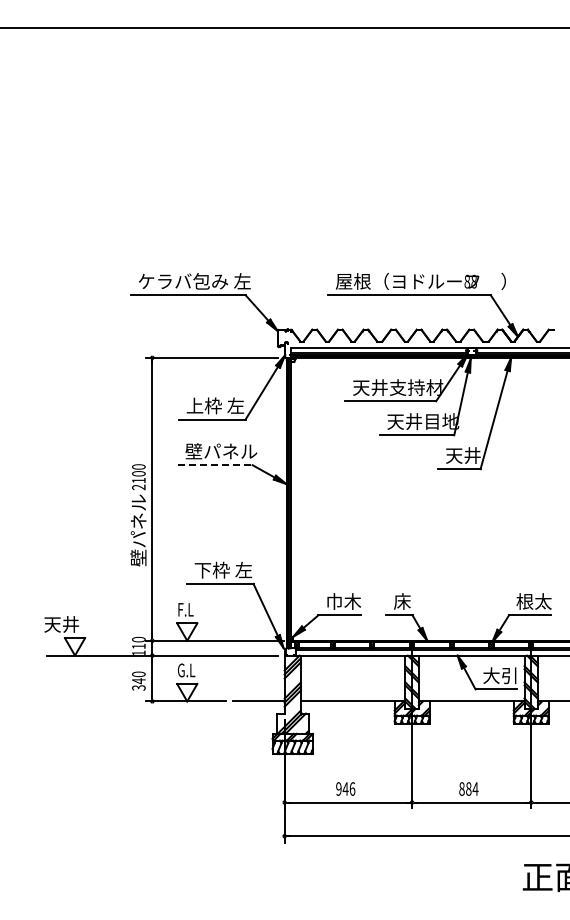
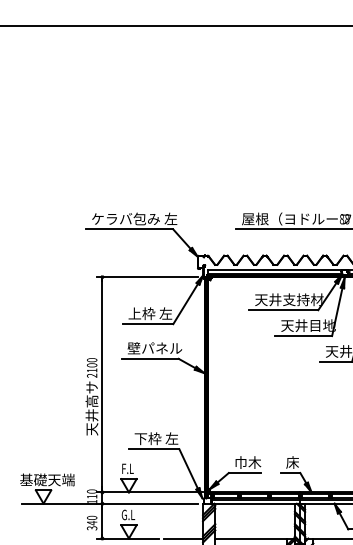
line: (215, 465) -> (150, 359), dashed -> solid
text: (138, 530) -> (91, 408), 壁パネル -> 天井高サ
text: (80, 624) -> (47, 480), 天井 -> 基礎天端

